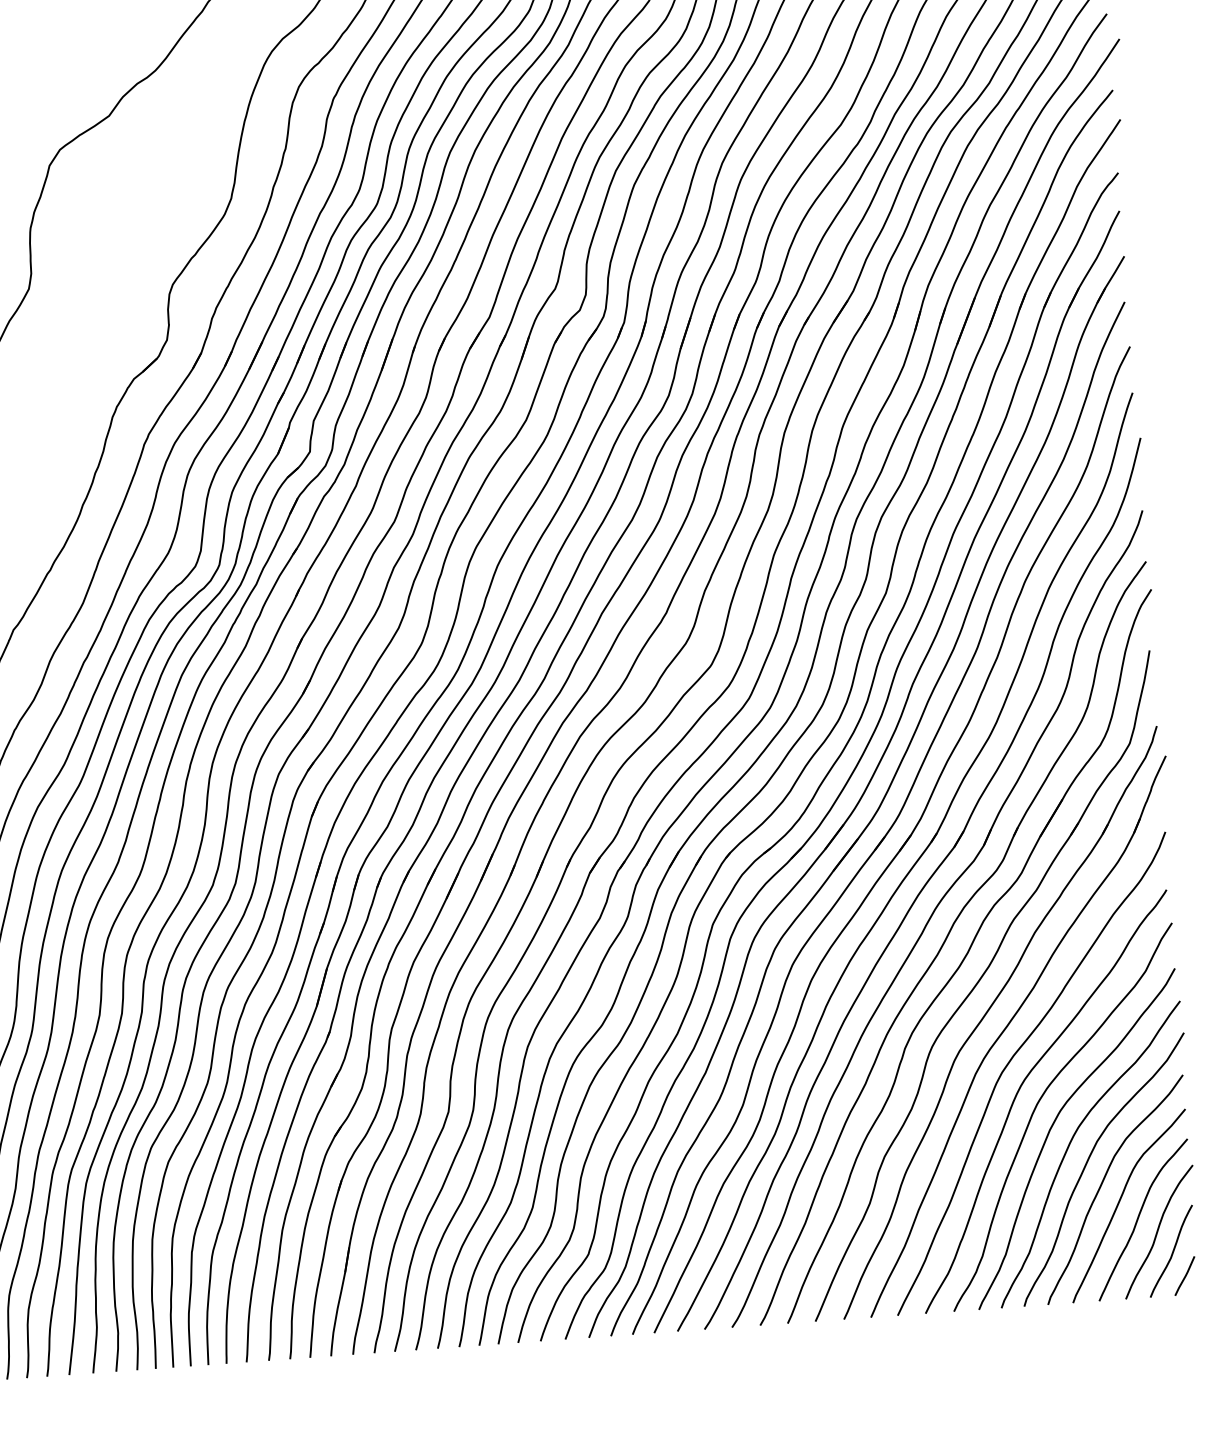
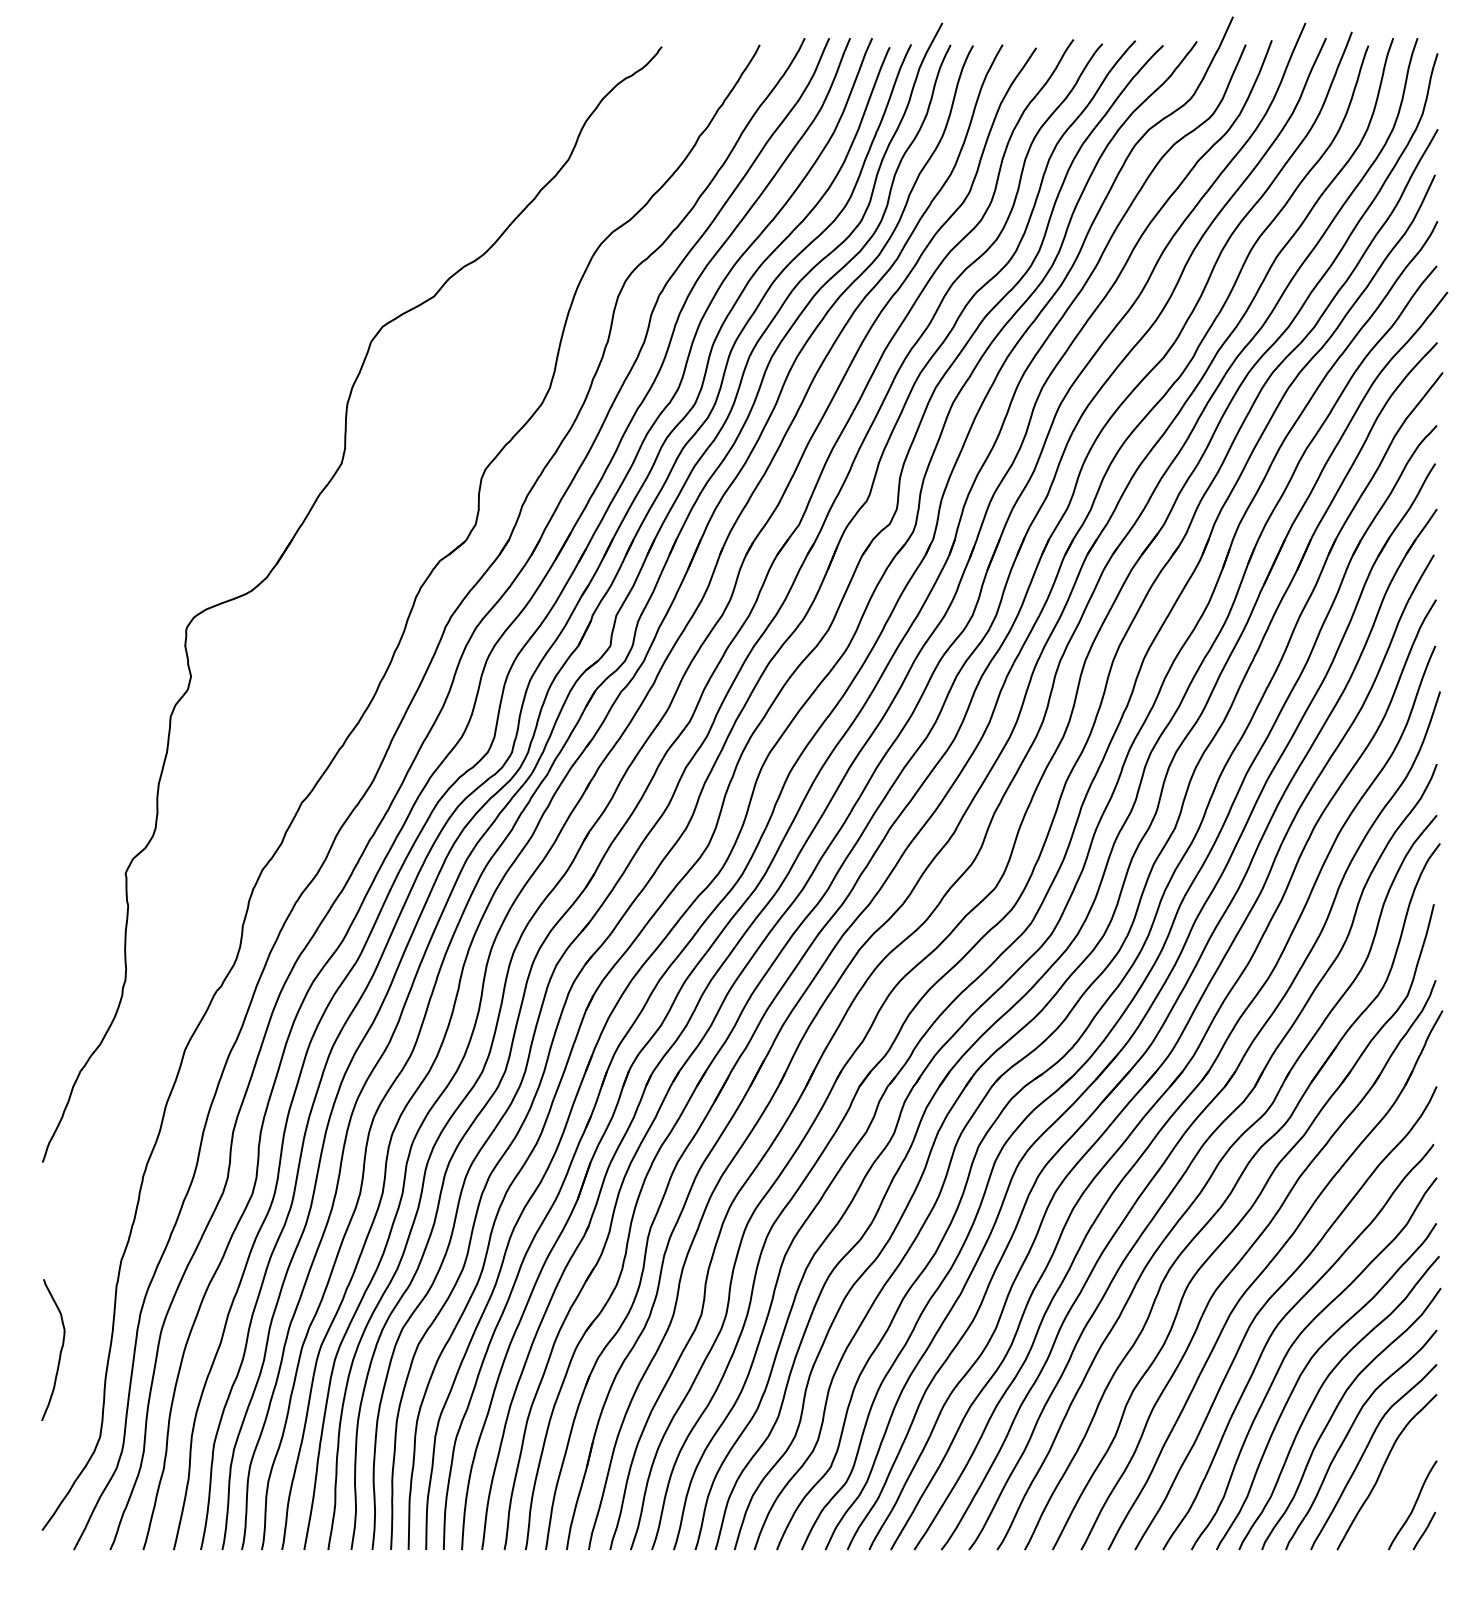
curve: (1158, 1231) -> (1401, 1484), removed

